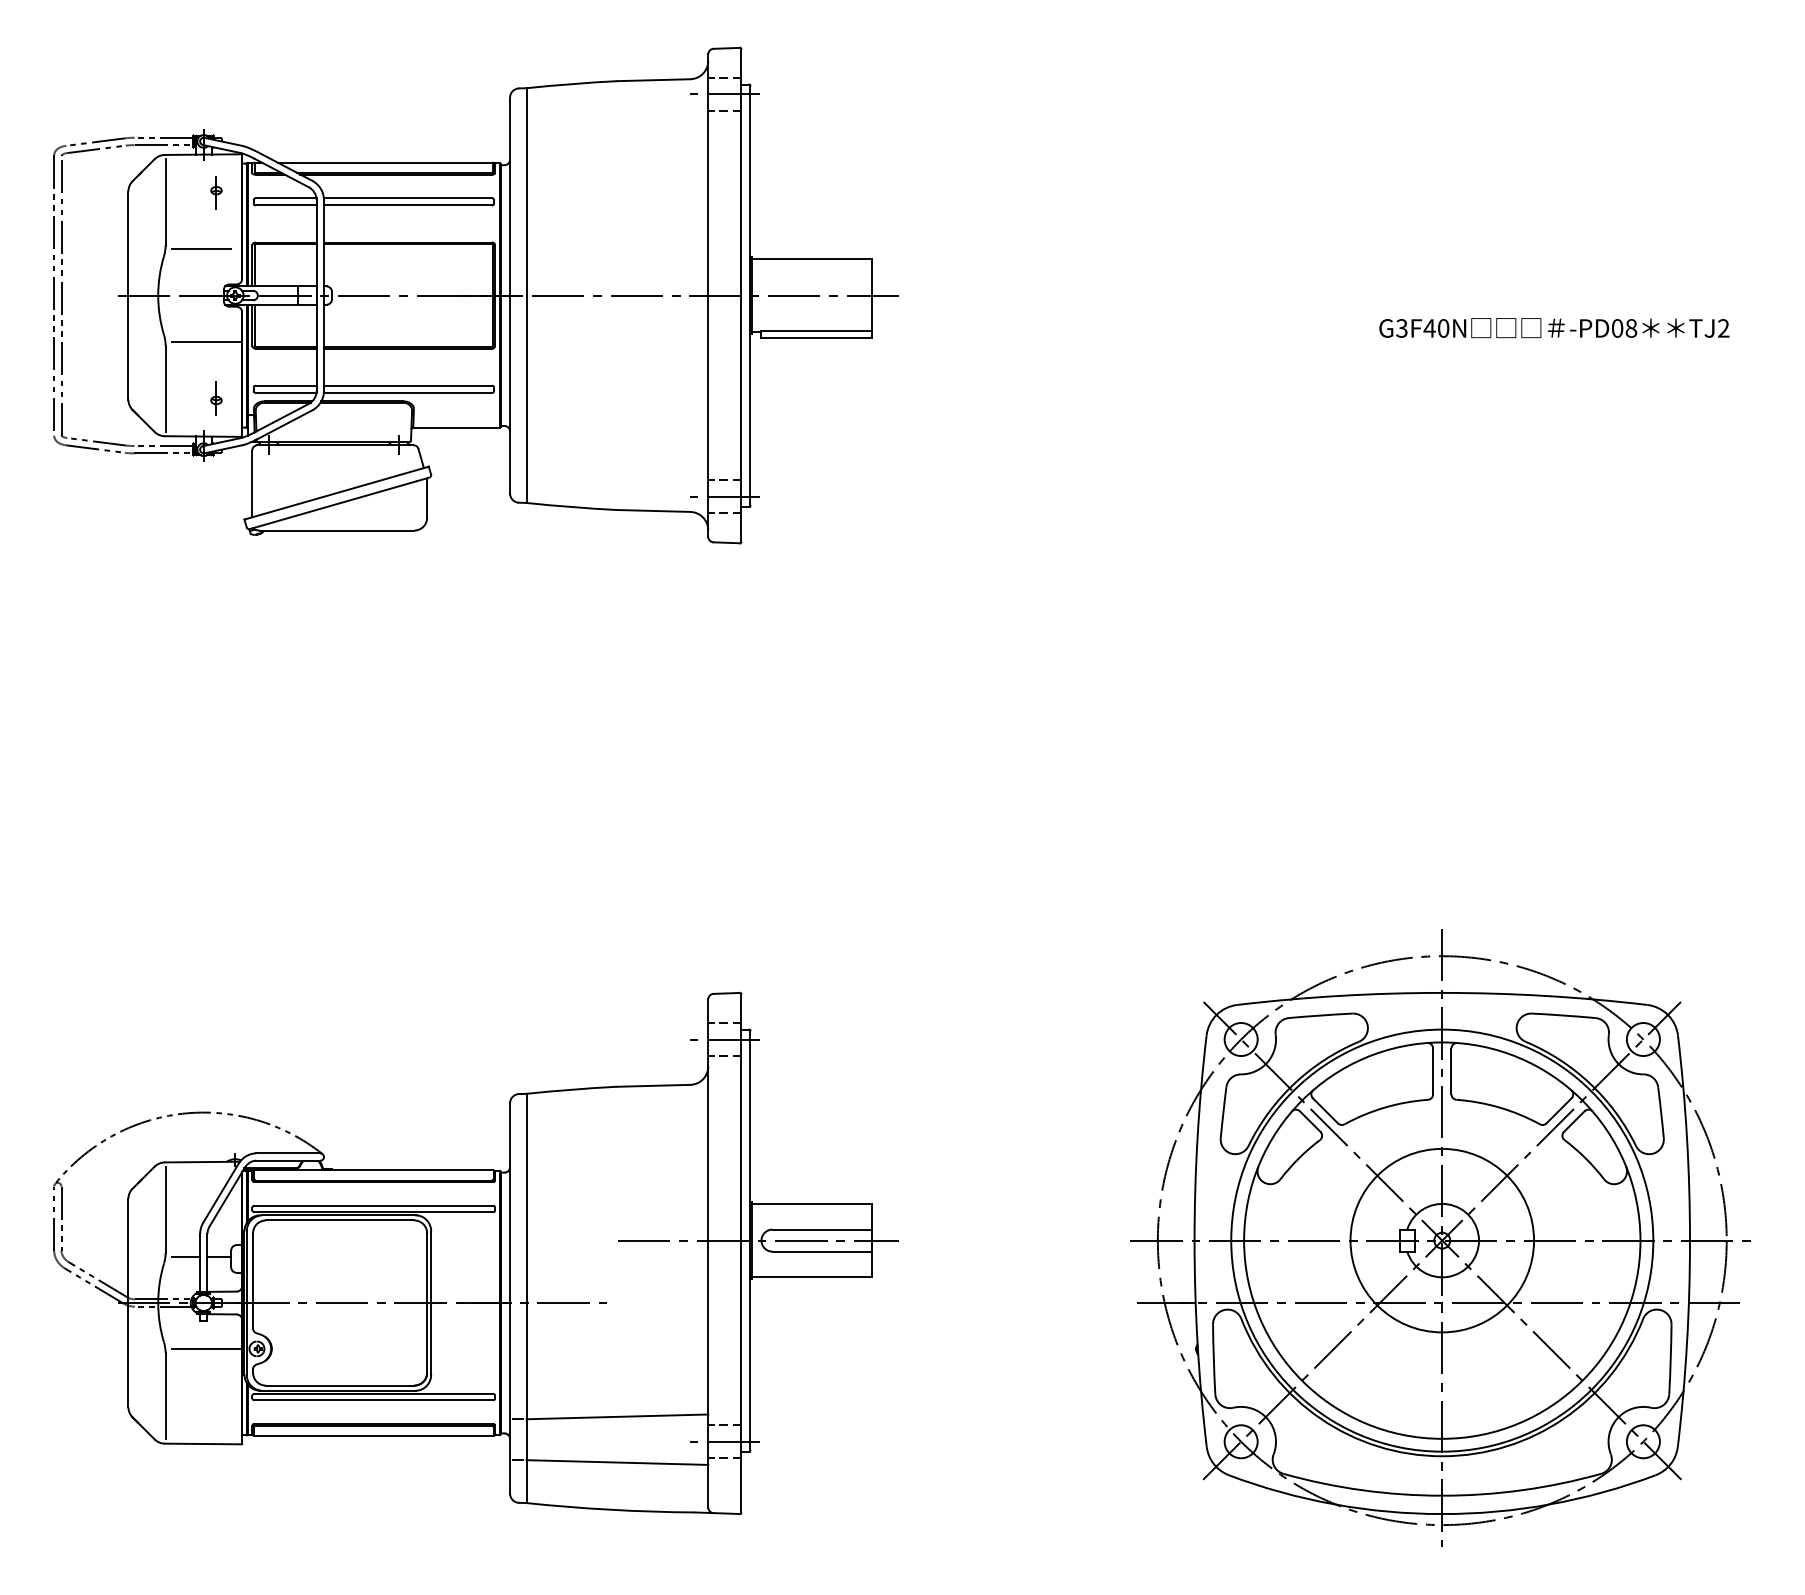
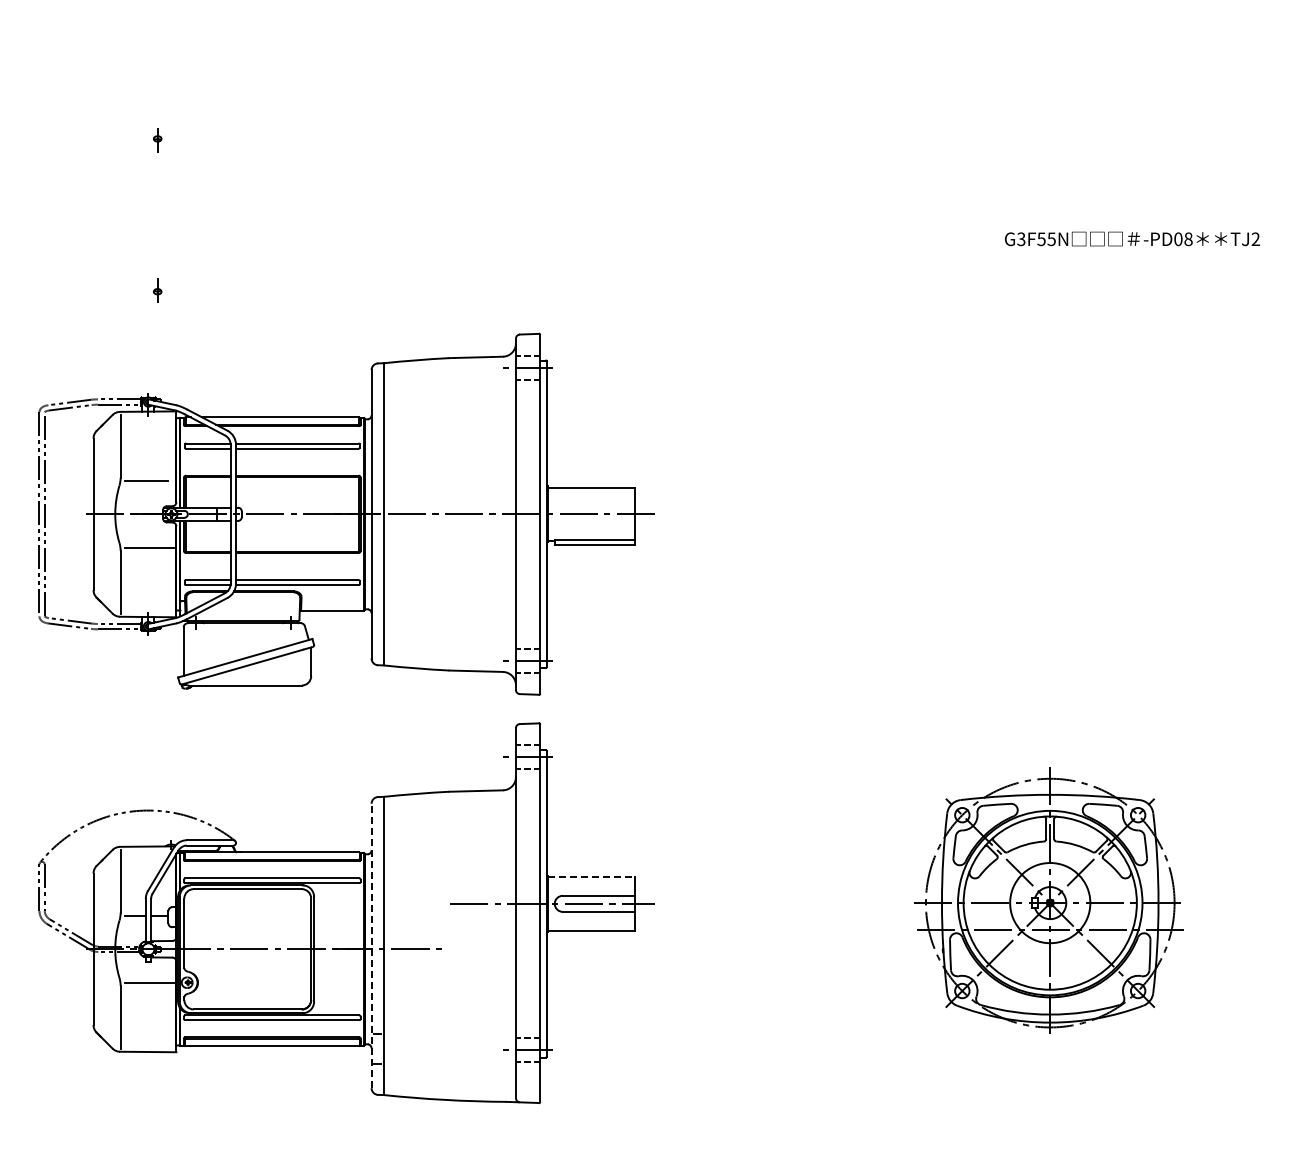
part: (475, 294) -> (346, 513), moved
text: (1436, 328) -> (1046, 239), G3F40N -> G3F55N
line: (813, 1204) -> (592, 877), solid -> dashed
part: (1440, 1237) -> (1049, 901), size x0.6
line: (509, 1297) -> (371, 945), solid -> dashed
line: (616, 1415) -> (449, 1031), removed
line: (616, 1462) -> (449, 1065), removed

